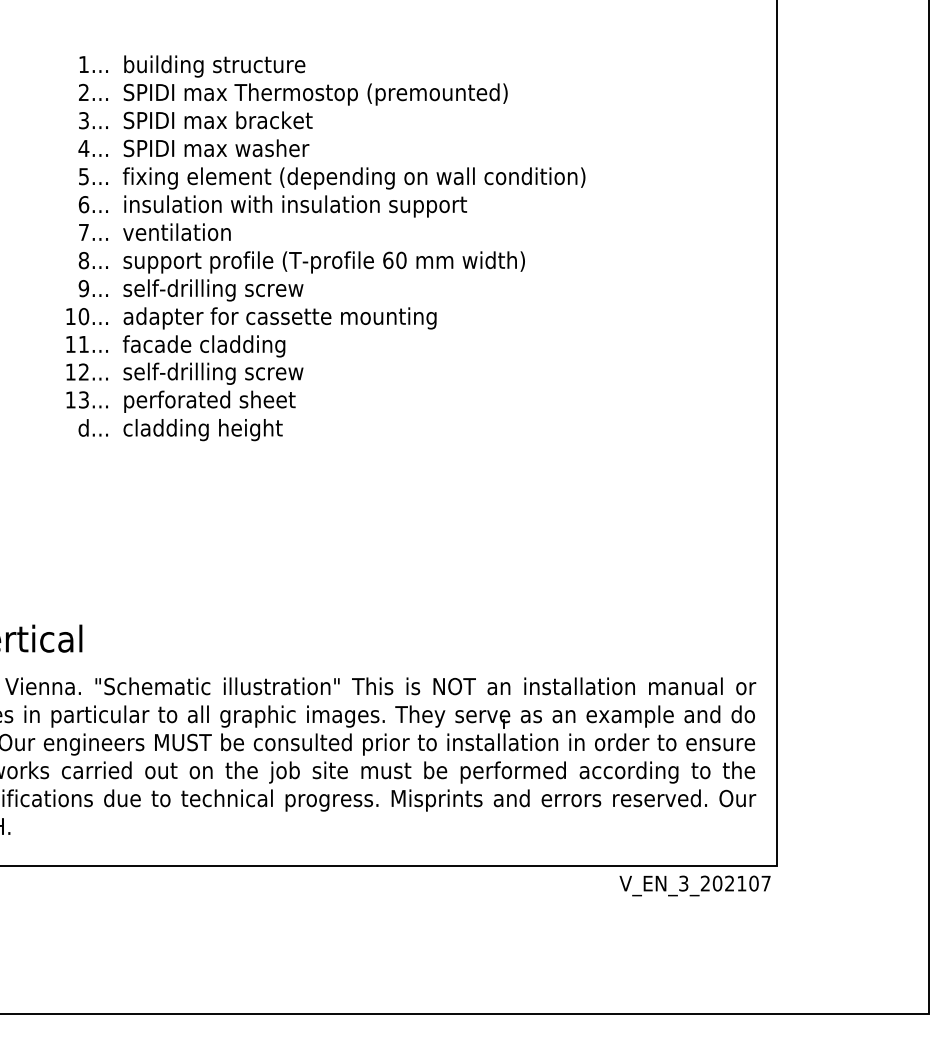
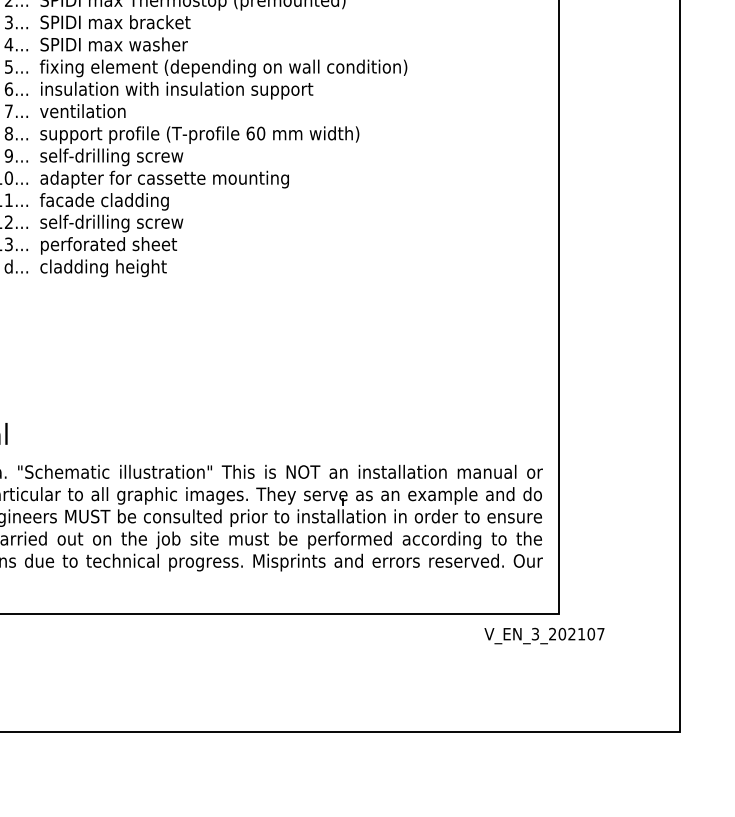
text: (694, 885) -> (543, 635), moved

